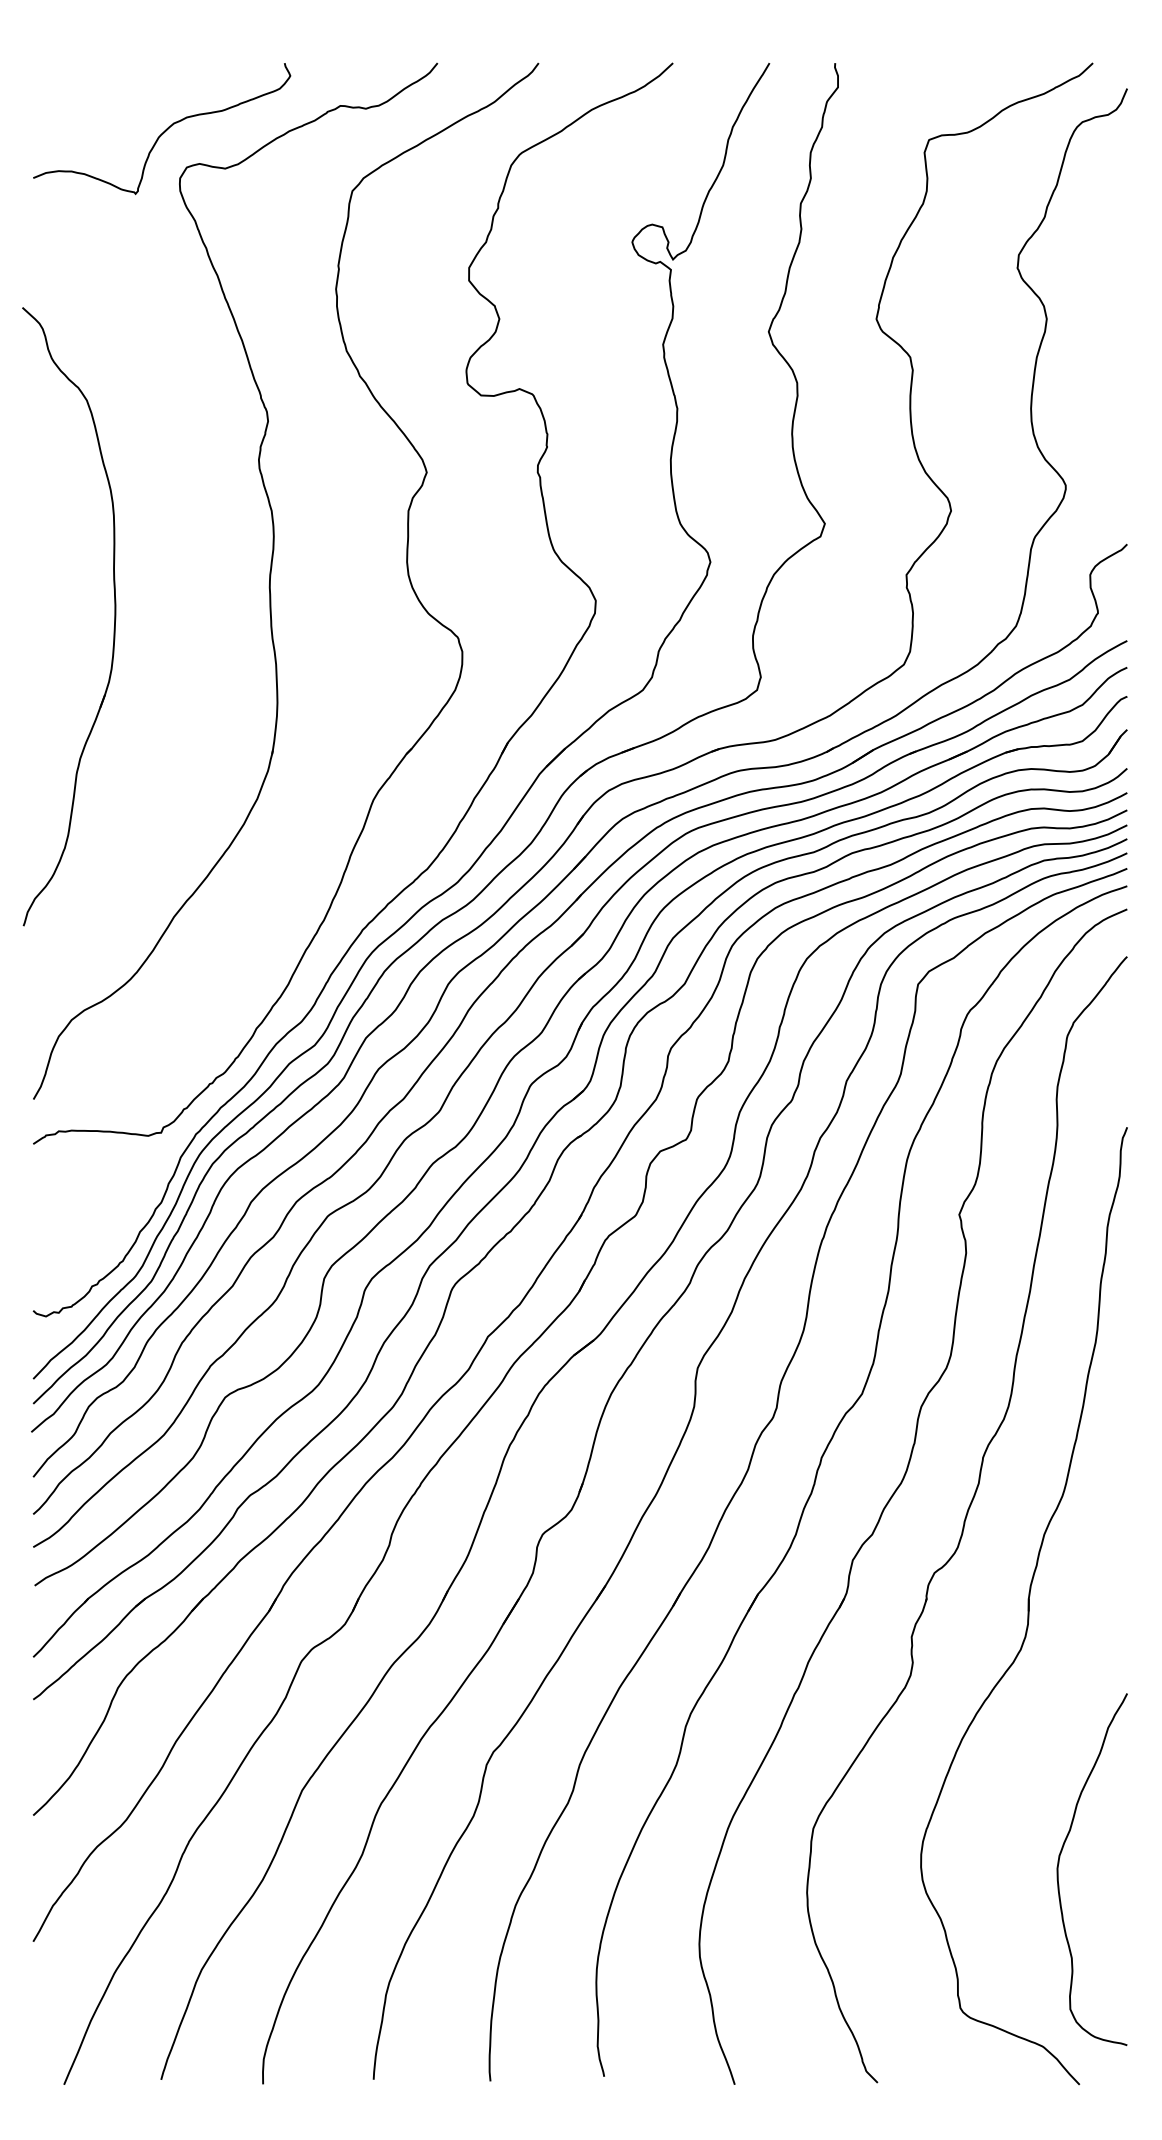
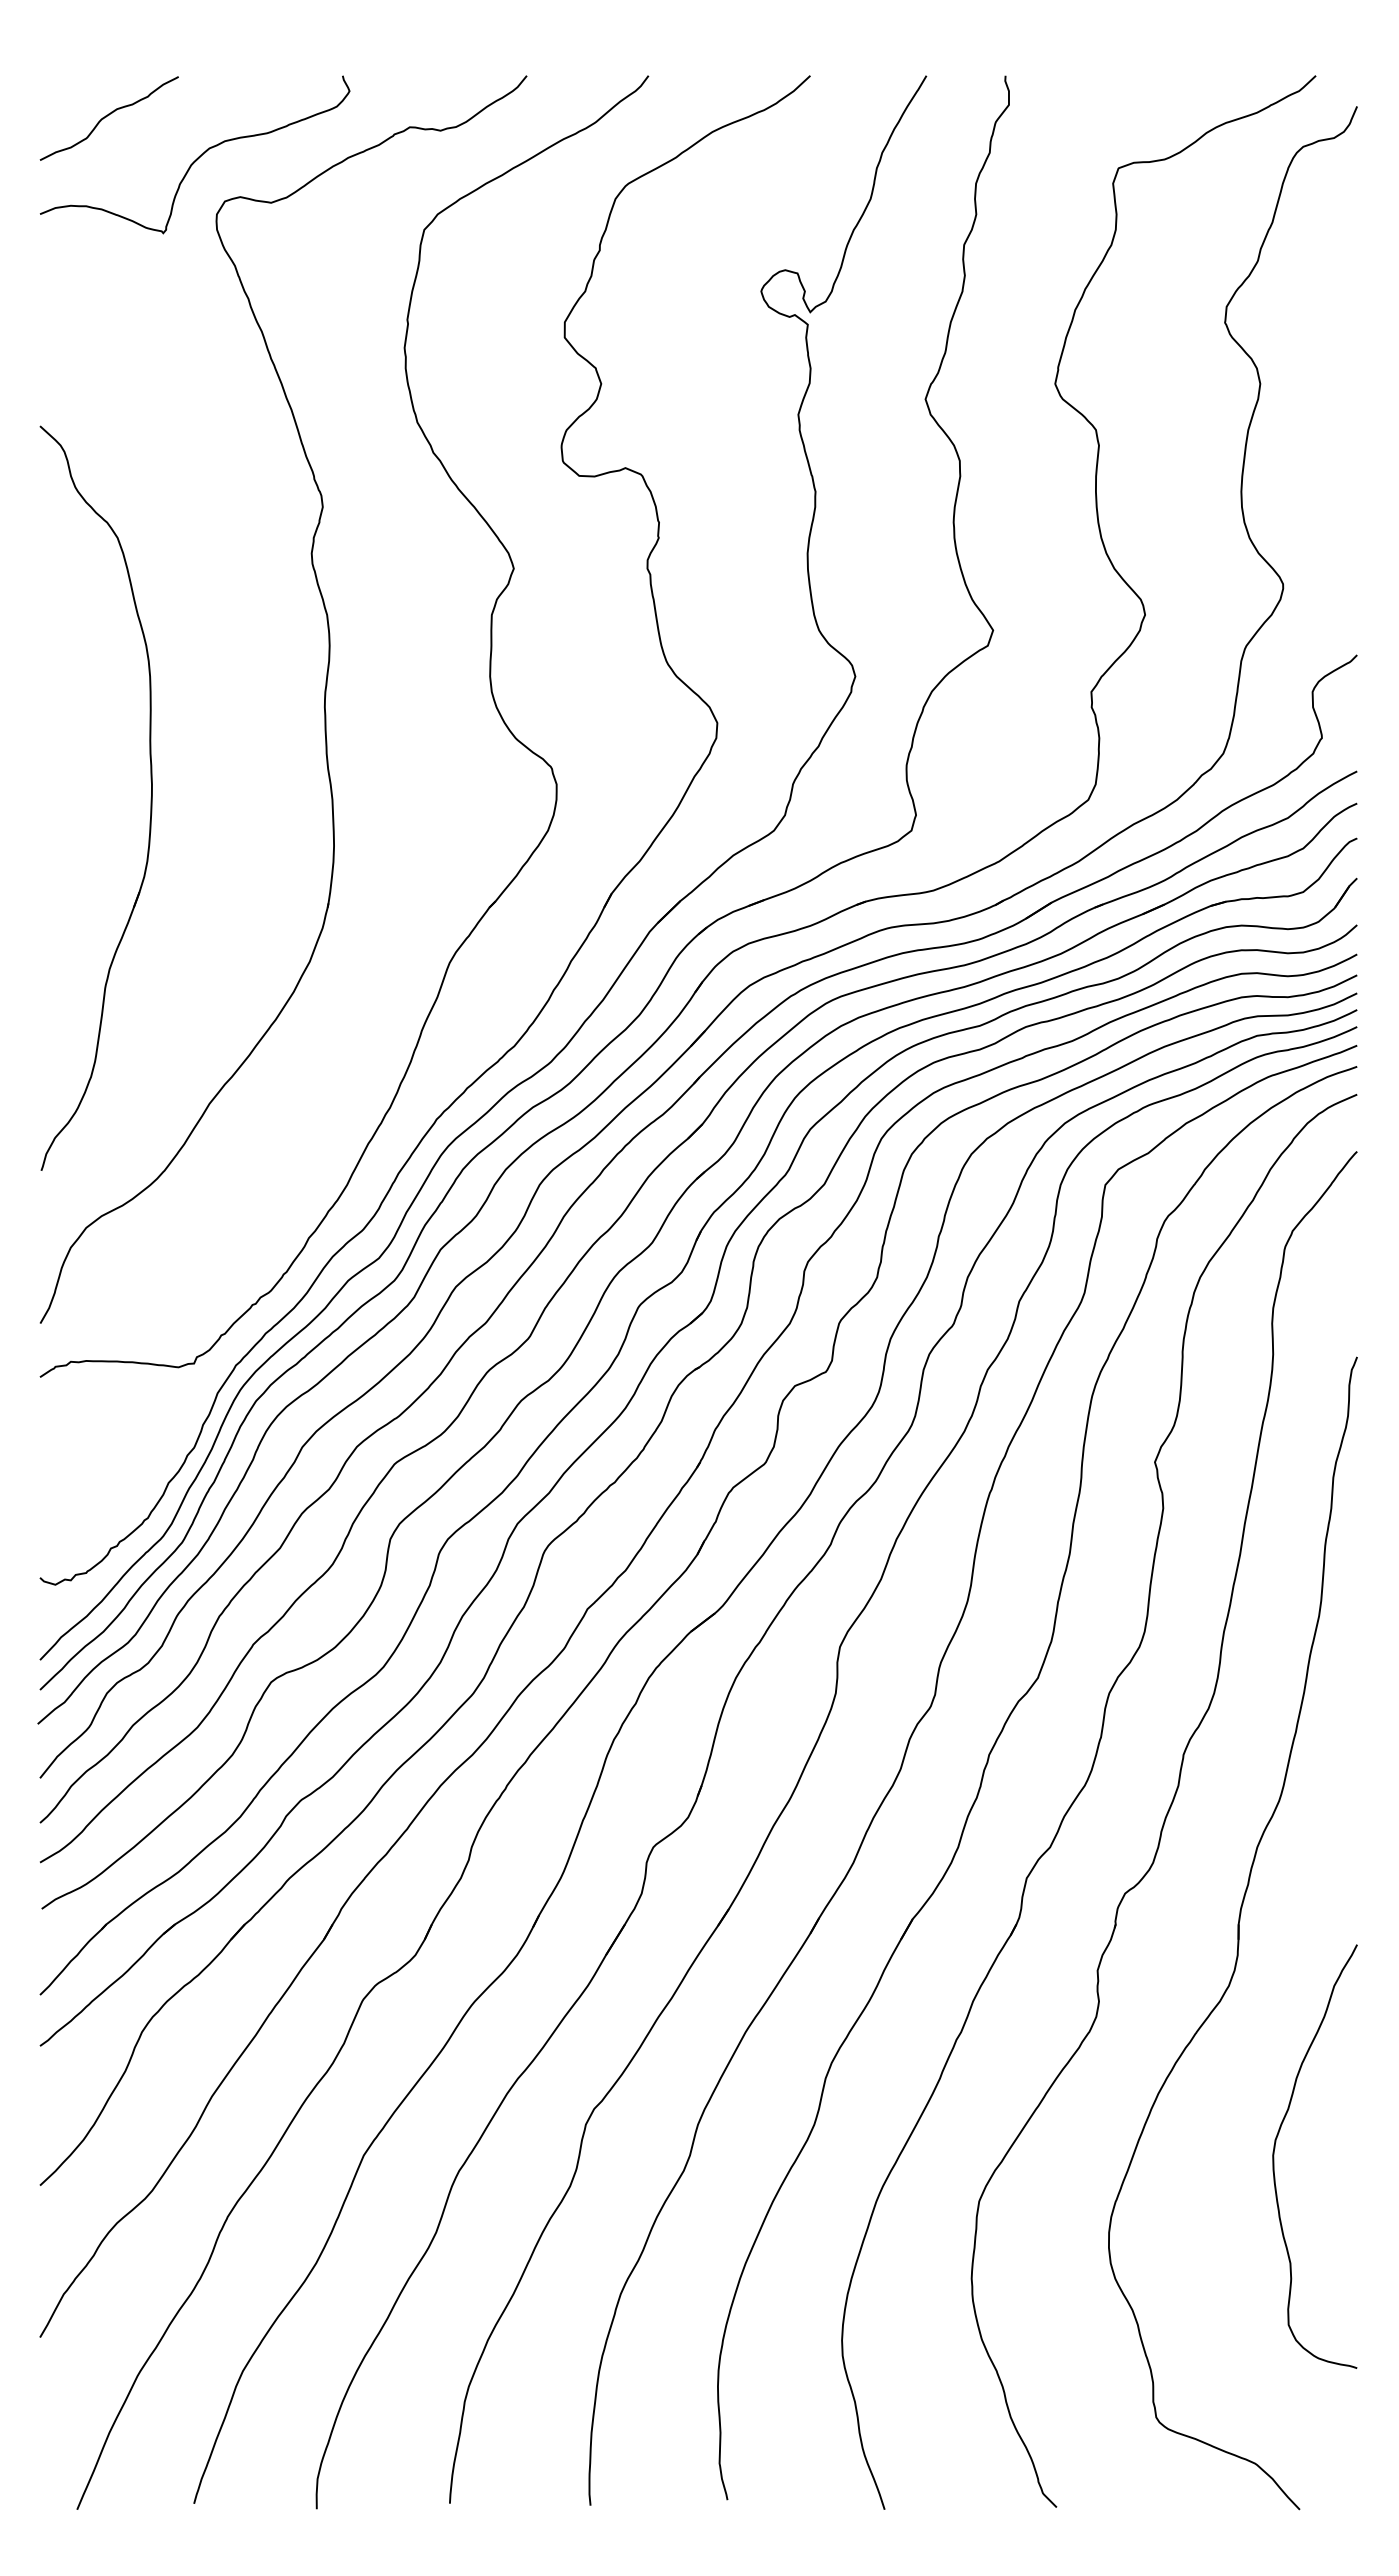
curve: (89, 96) -> (107, 116), added
part: (114, 616) -> (150, 798), moved
curve: (1059, 1862) -> (1275, 2148), moved

